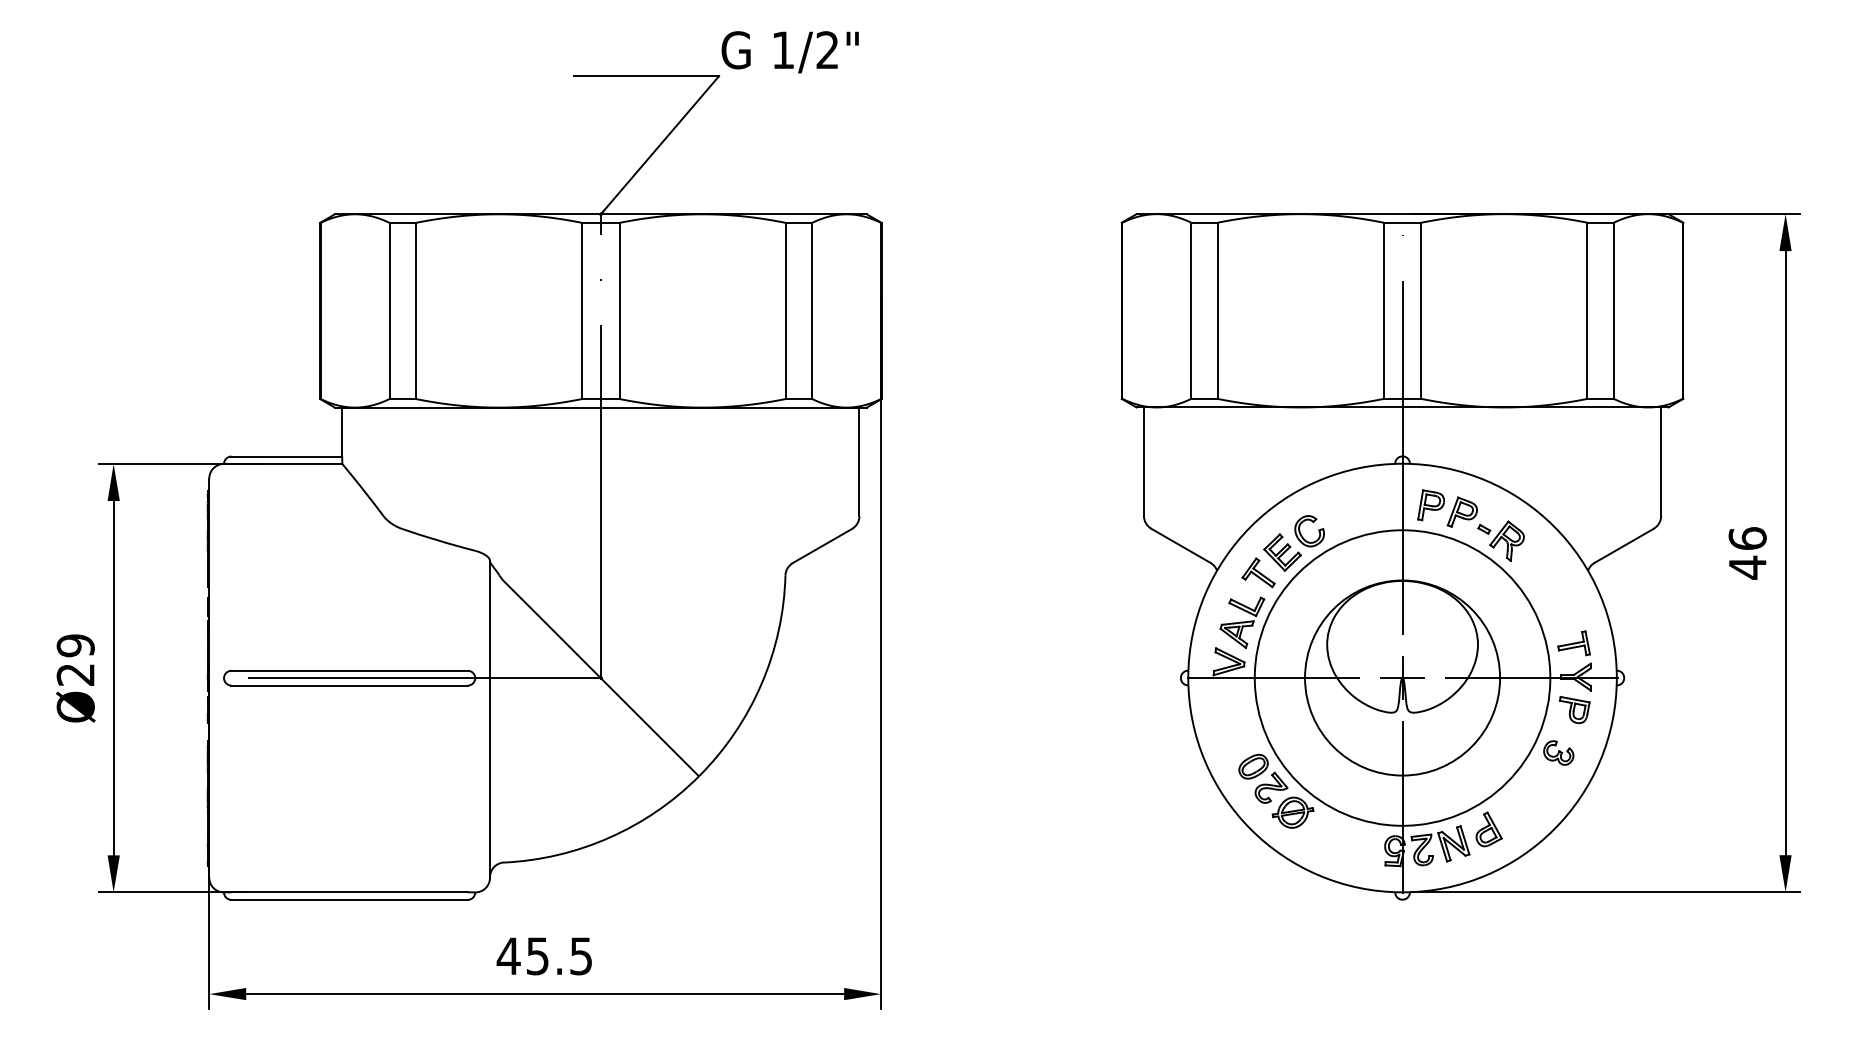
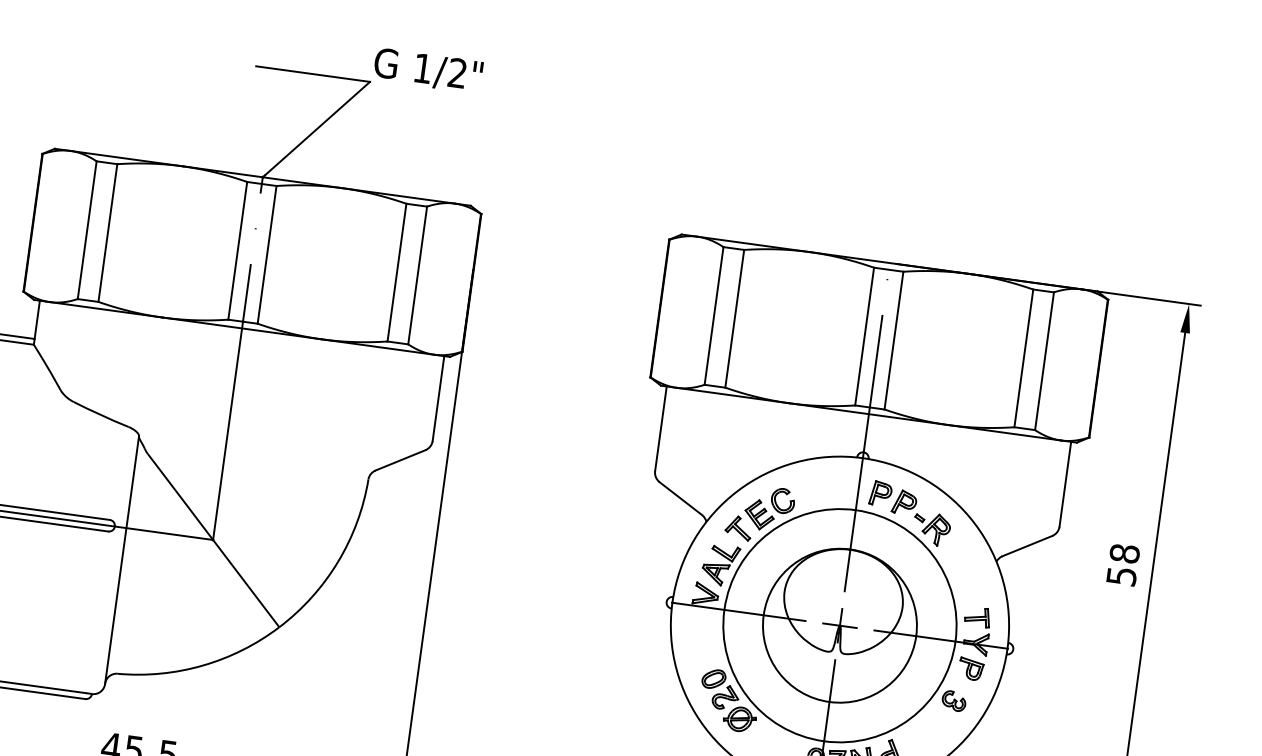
text: (1747, 553) -> (1123, 565), 46 -> 58

